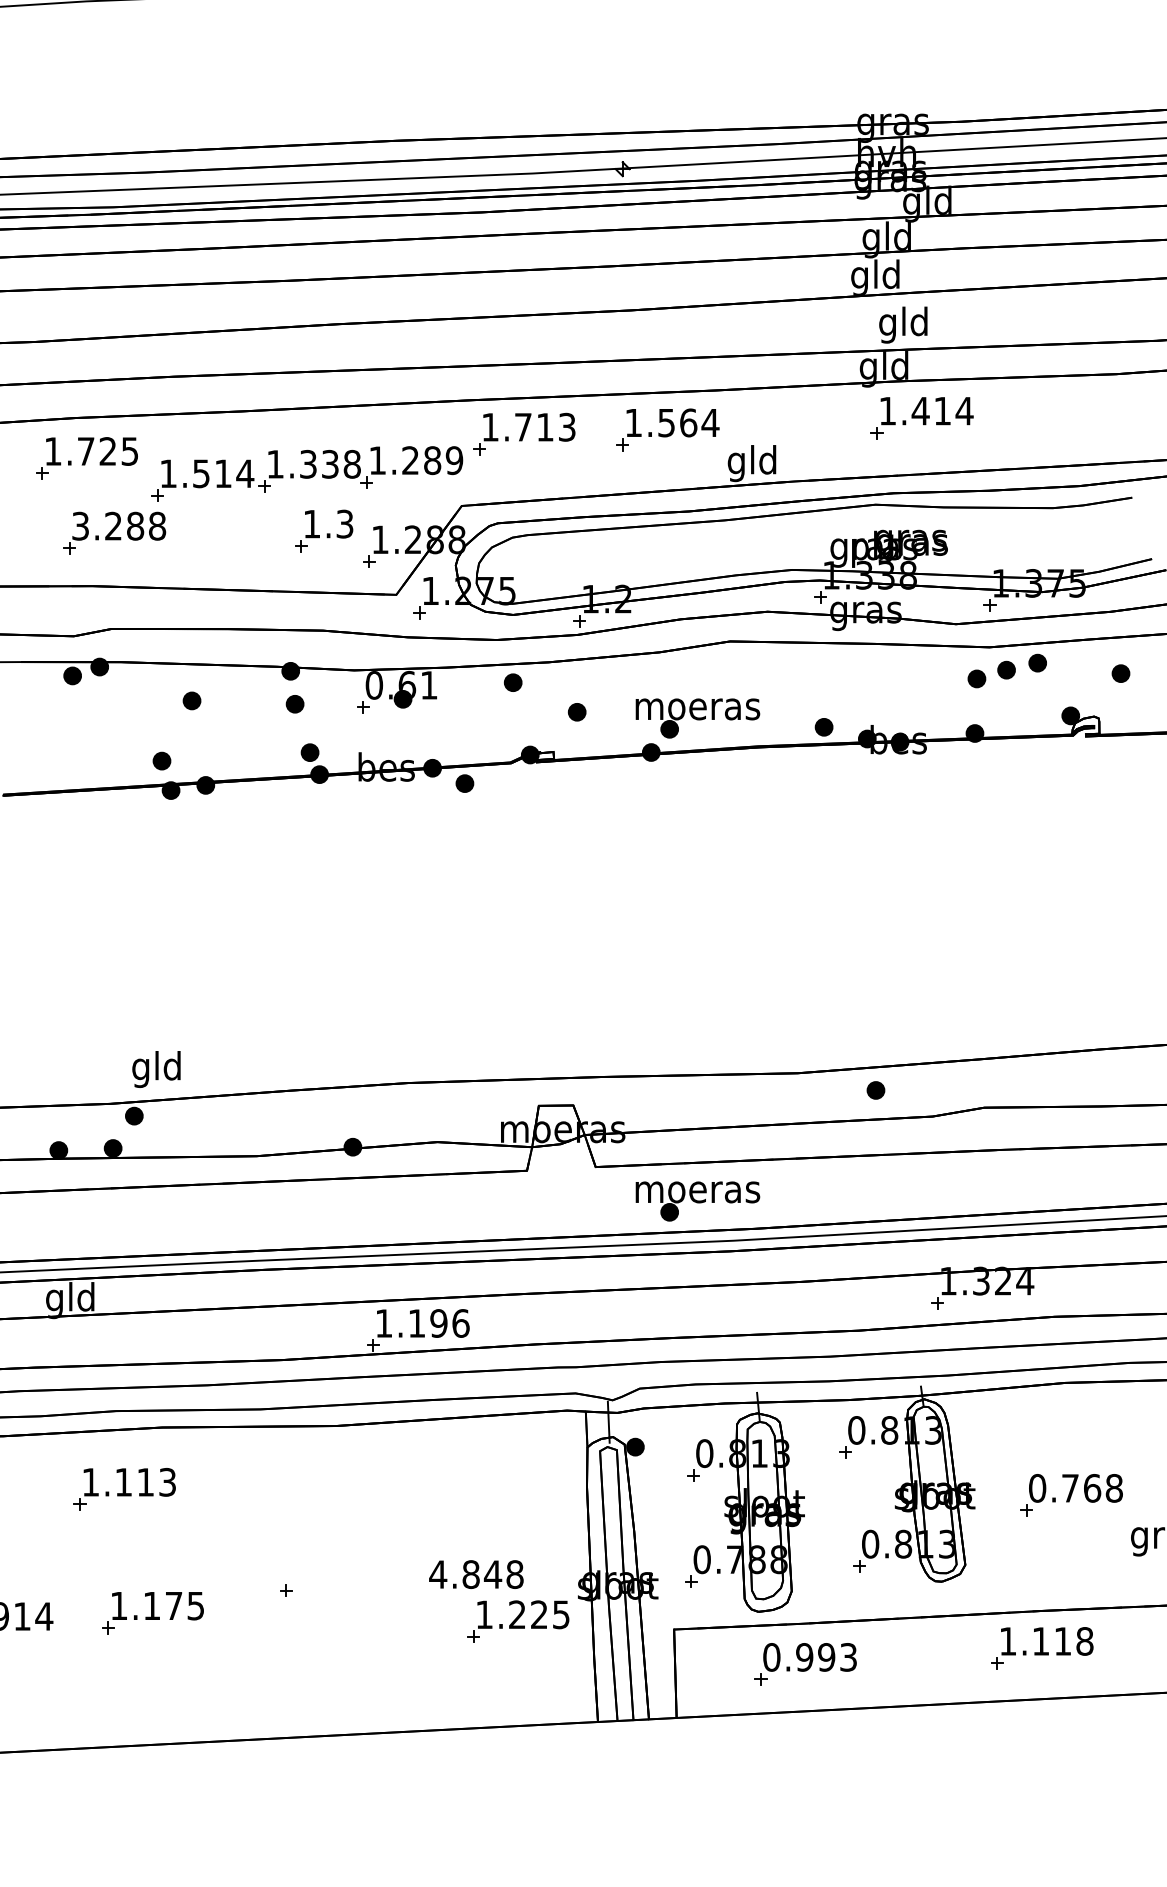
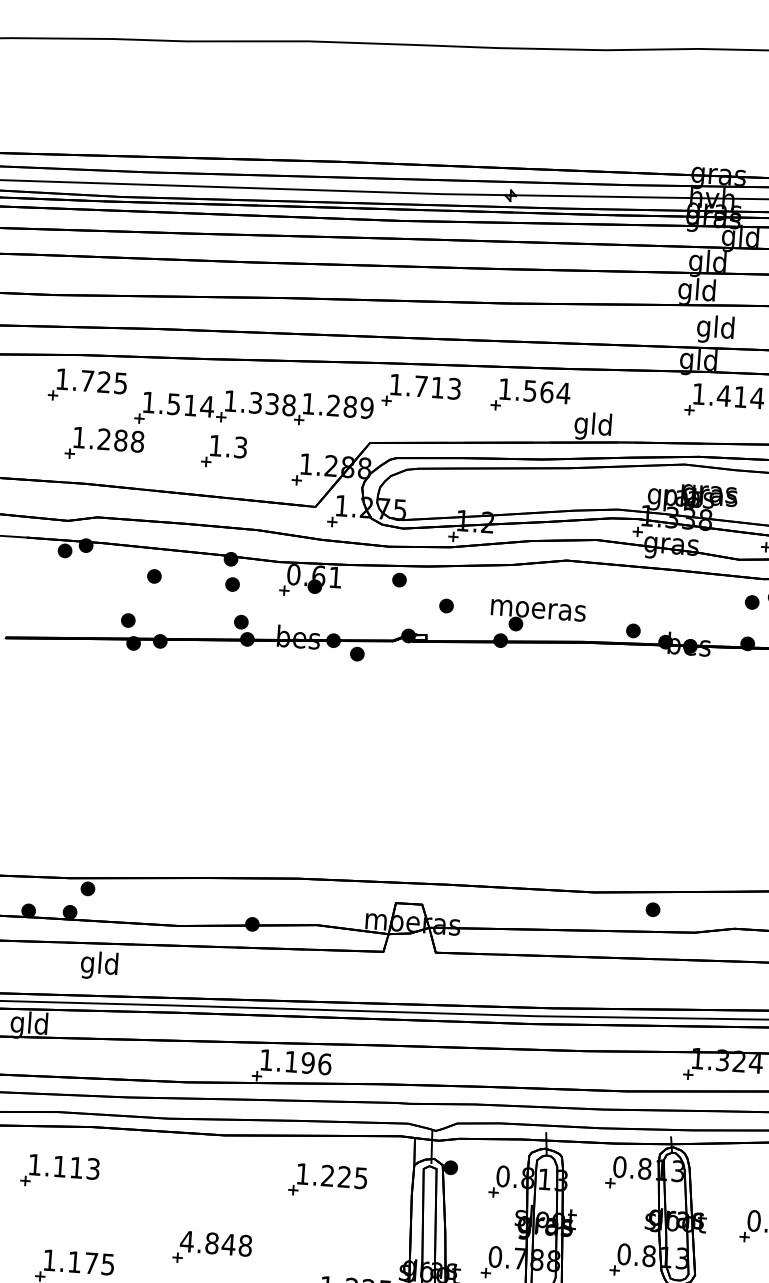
text: (80, 525) -> (79, 437), 3.288 -> 1.288
part: (324, 530) -> (224, 451), moved
text: (156, 1069) -> (99, 965), moved
part: (697, 1201) -> (511, 984), removed
part: (476, 1475) -> (328, 1180), added
text: (476, 1574) -> (216, 1243), moved

